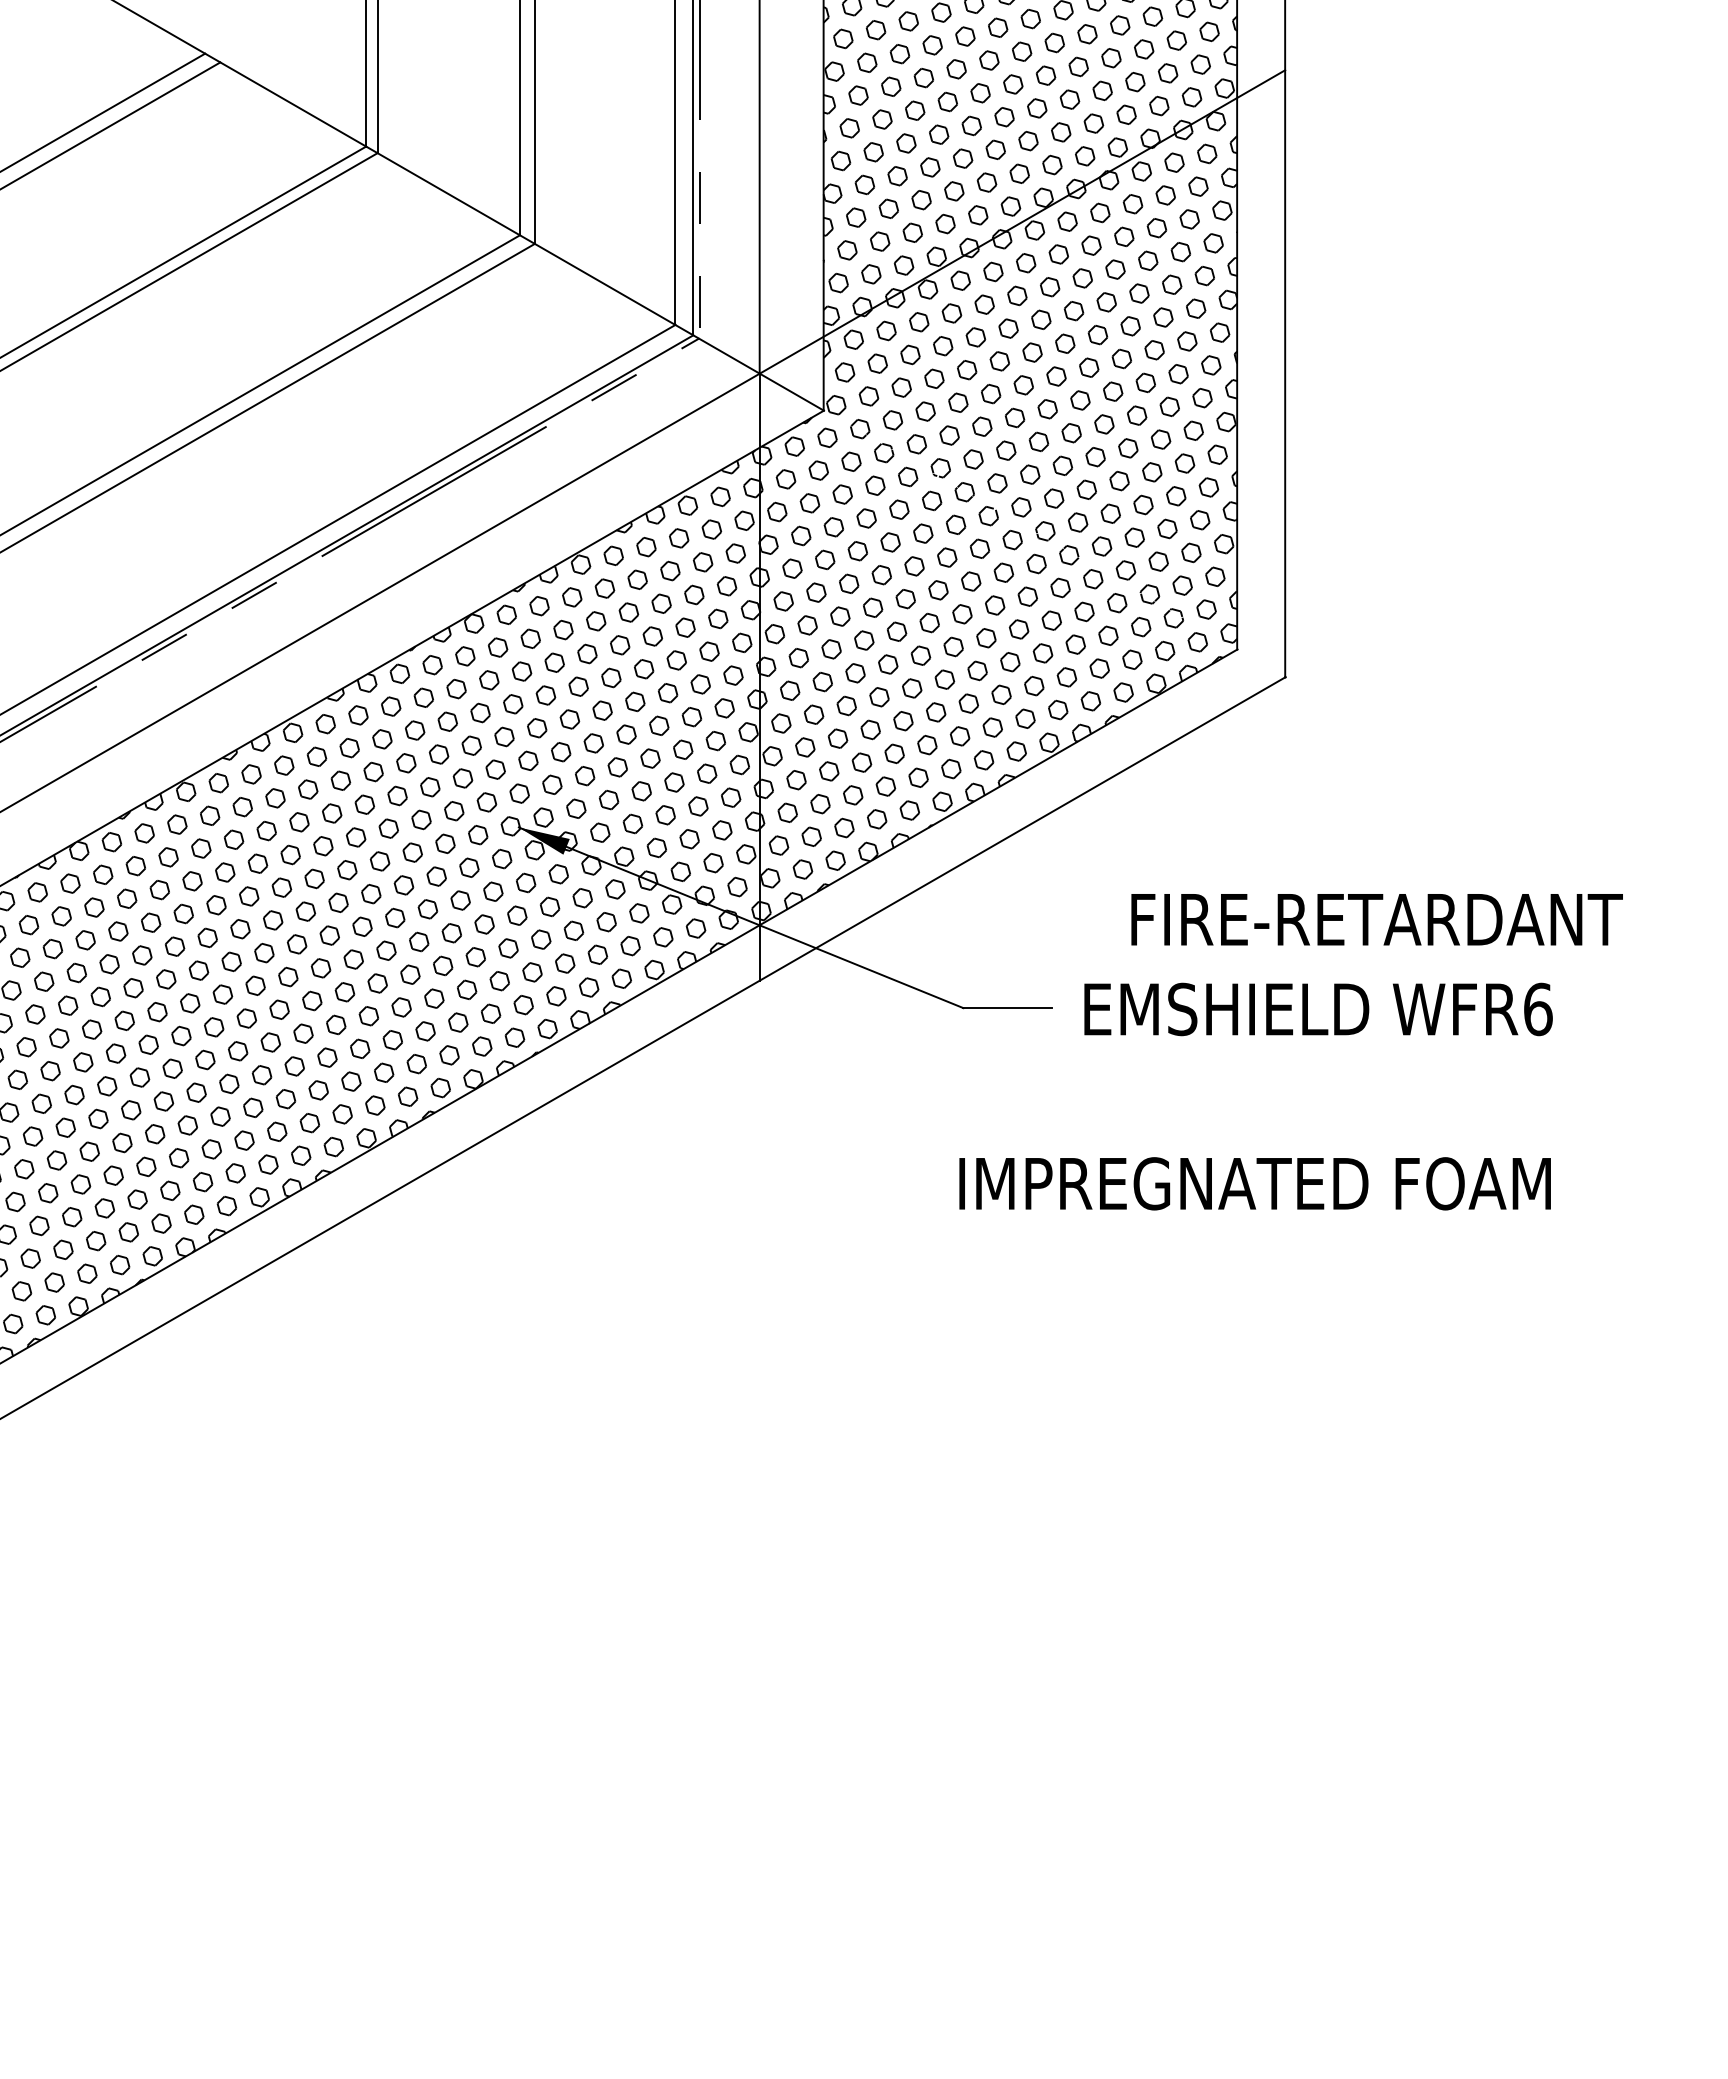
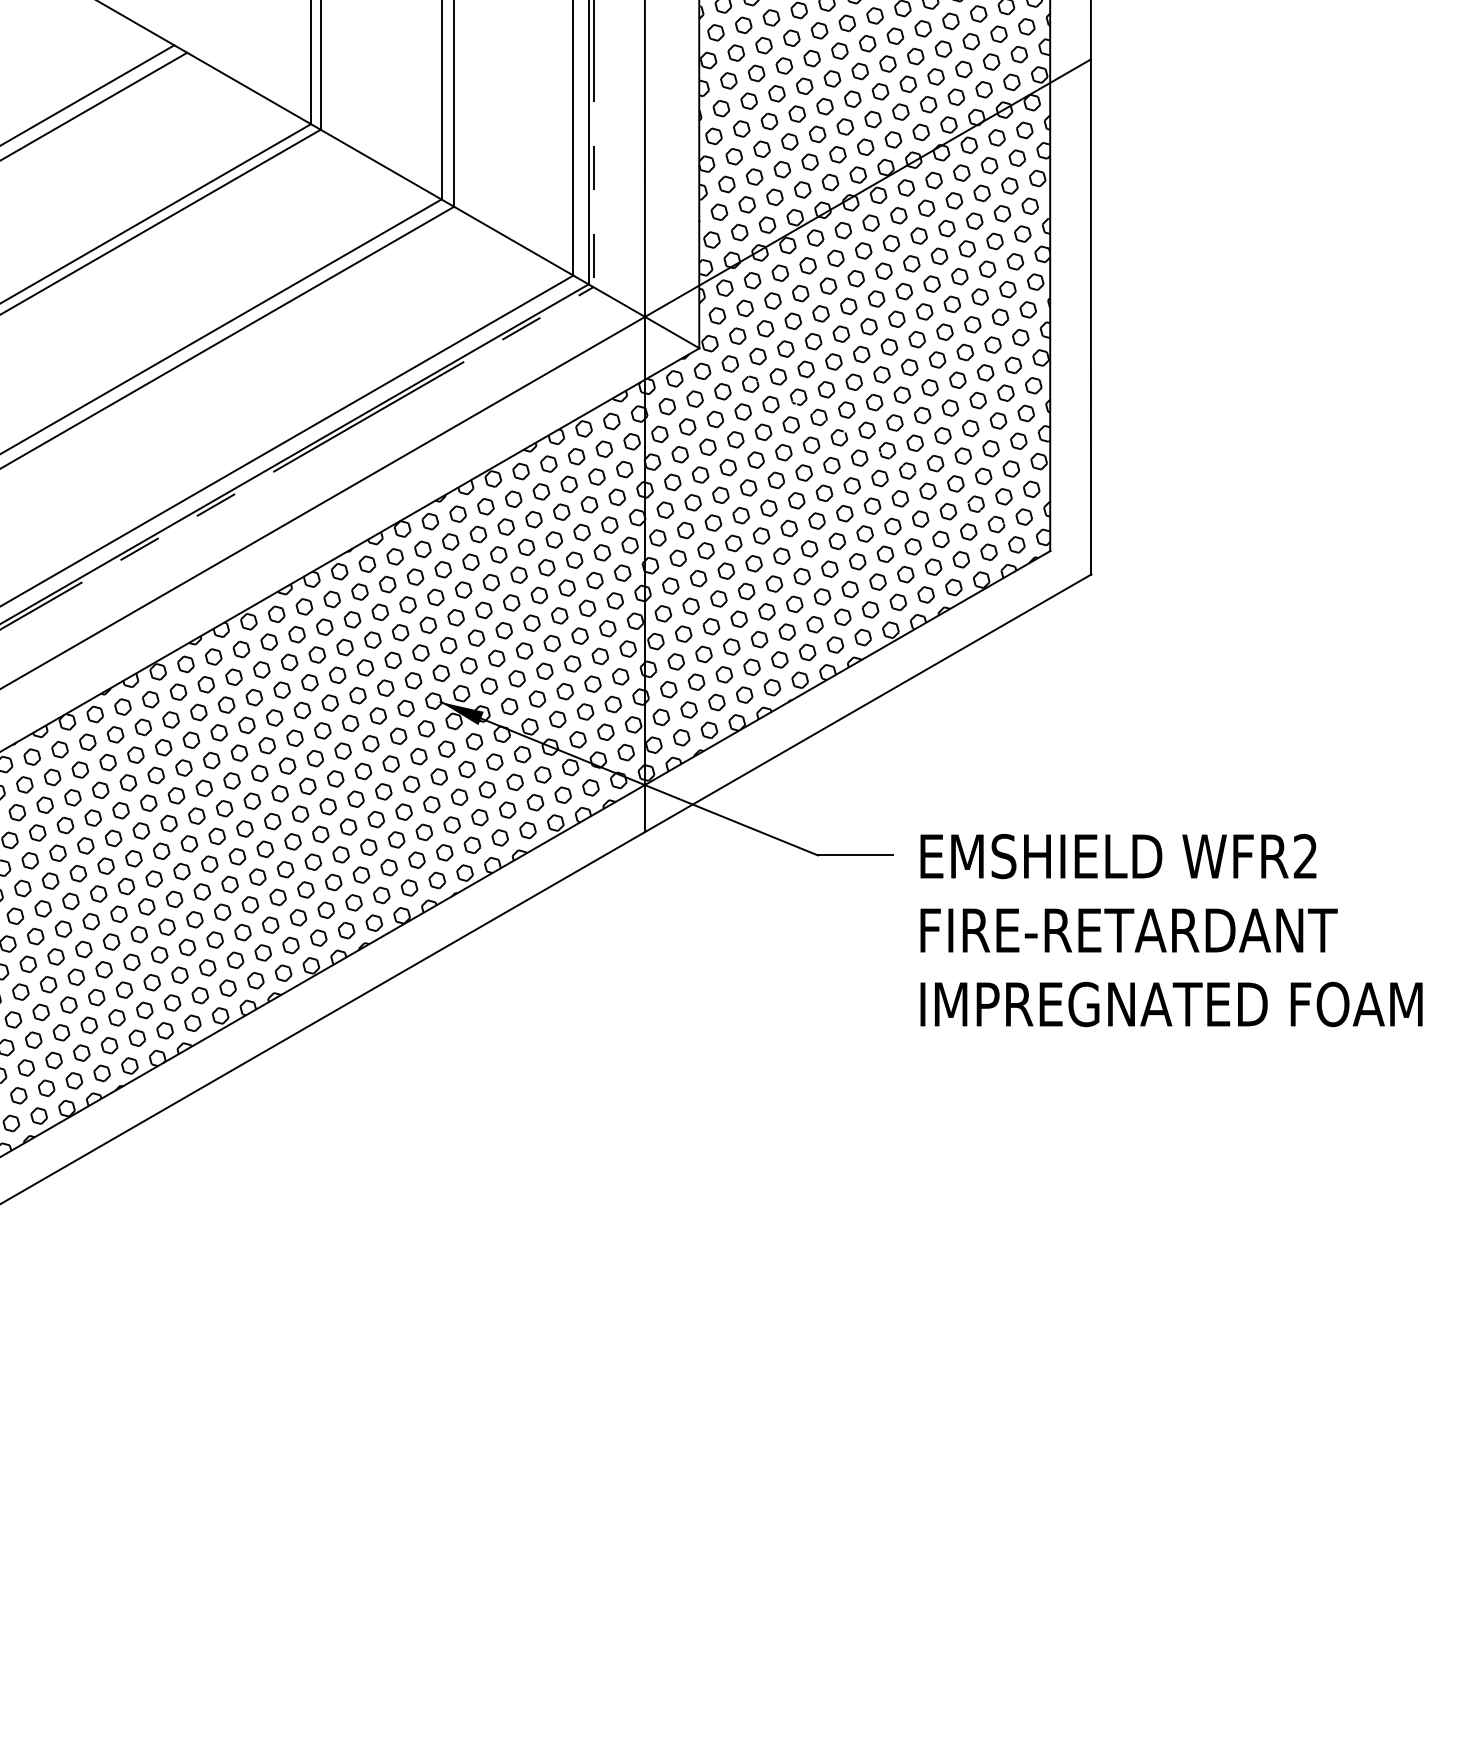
text: (1376, 919) -> (1128, 930), moved
text: (1538, 1009) -> (1305, 856), WFR6 -> WFR2
text: (1254, 1183) -> (1171, 1004), moved

